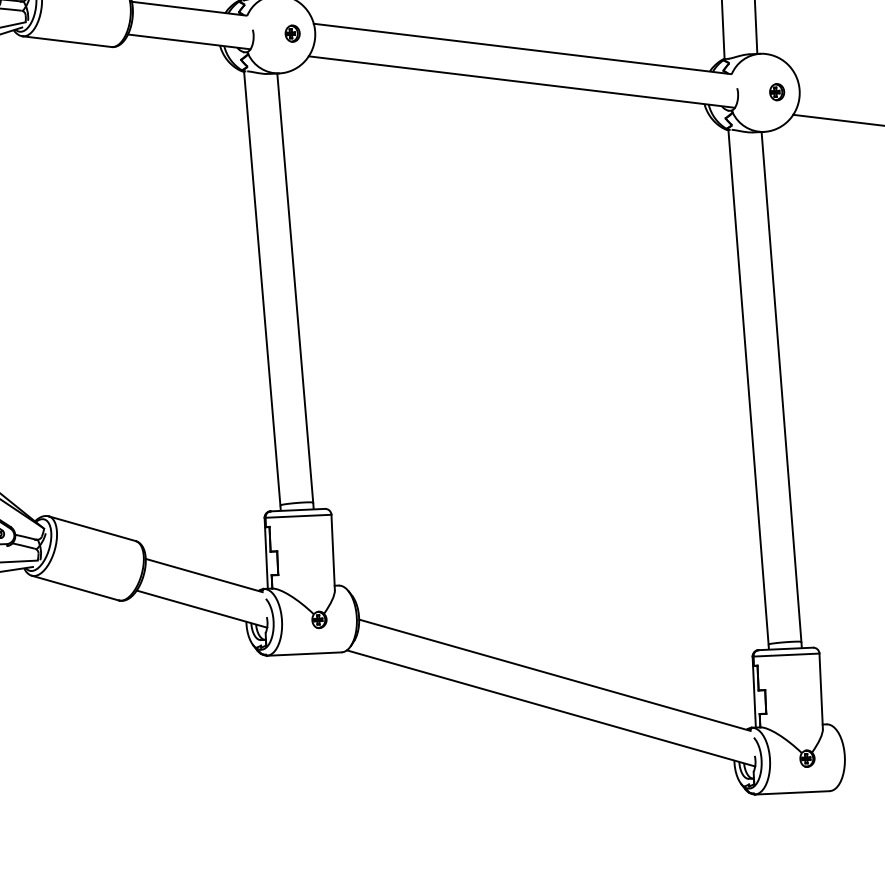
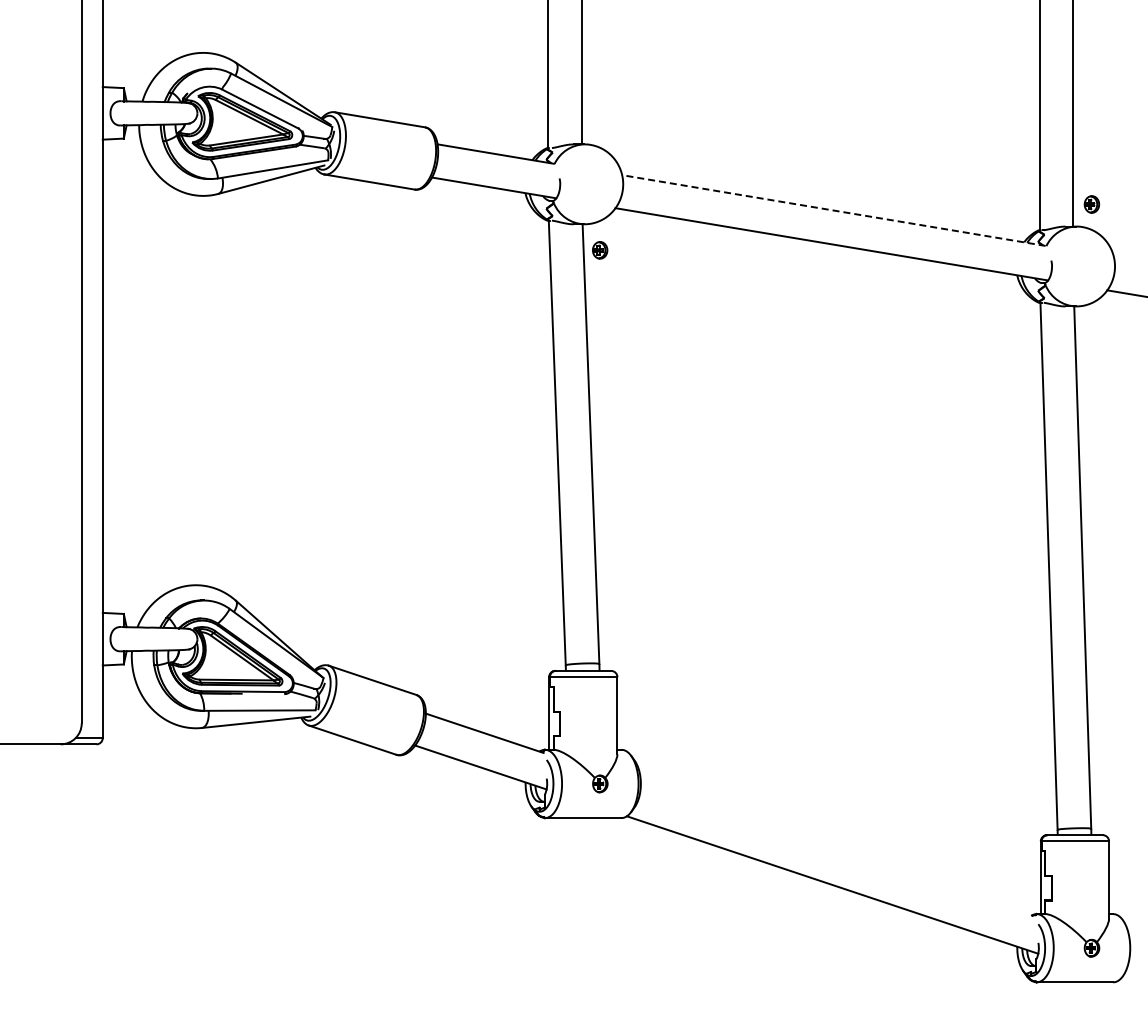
part: (293, 33) -> (600, 250), moved
line: (521, 48) -> (833, 210), solid -> dashed
part: (776, 92) -> (1091, 204), moved
line: (554, 675) -> (837, 851), removed

